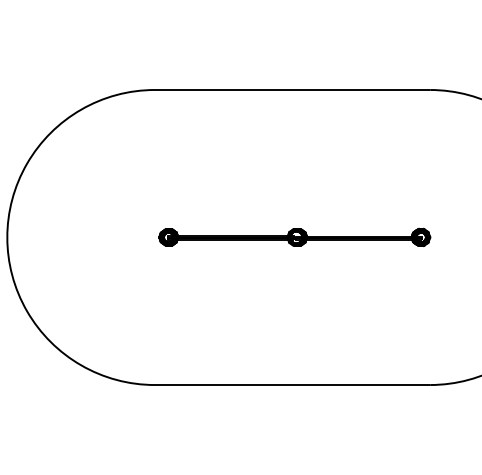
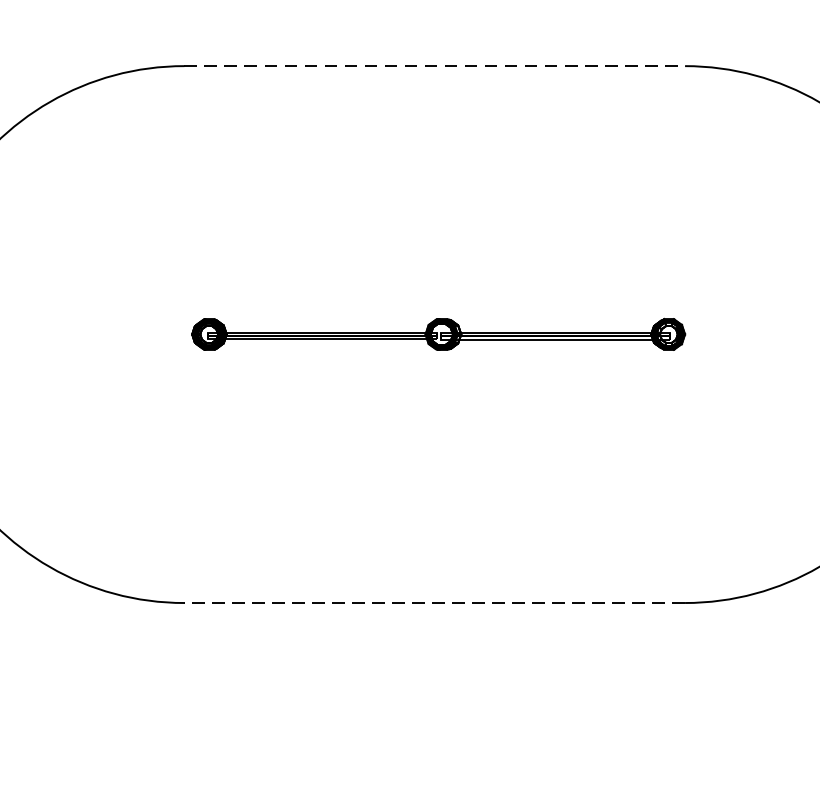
line: (292, 89) -> (434, 65), solid -> dashed
line: (292, 384) -> (434, 602), solid -> dashed

